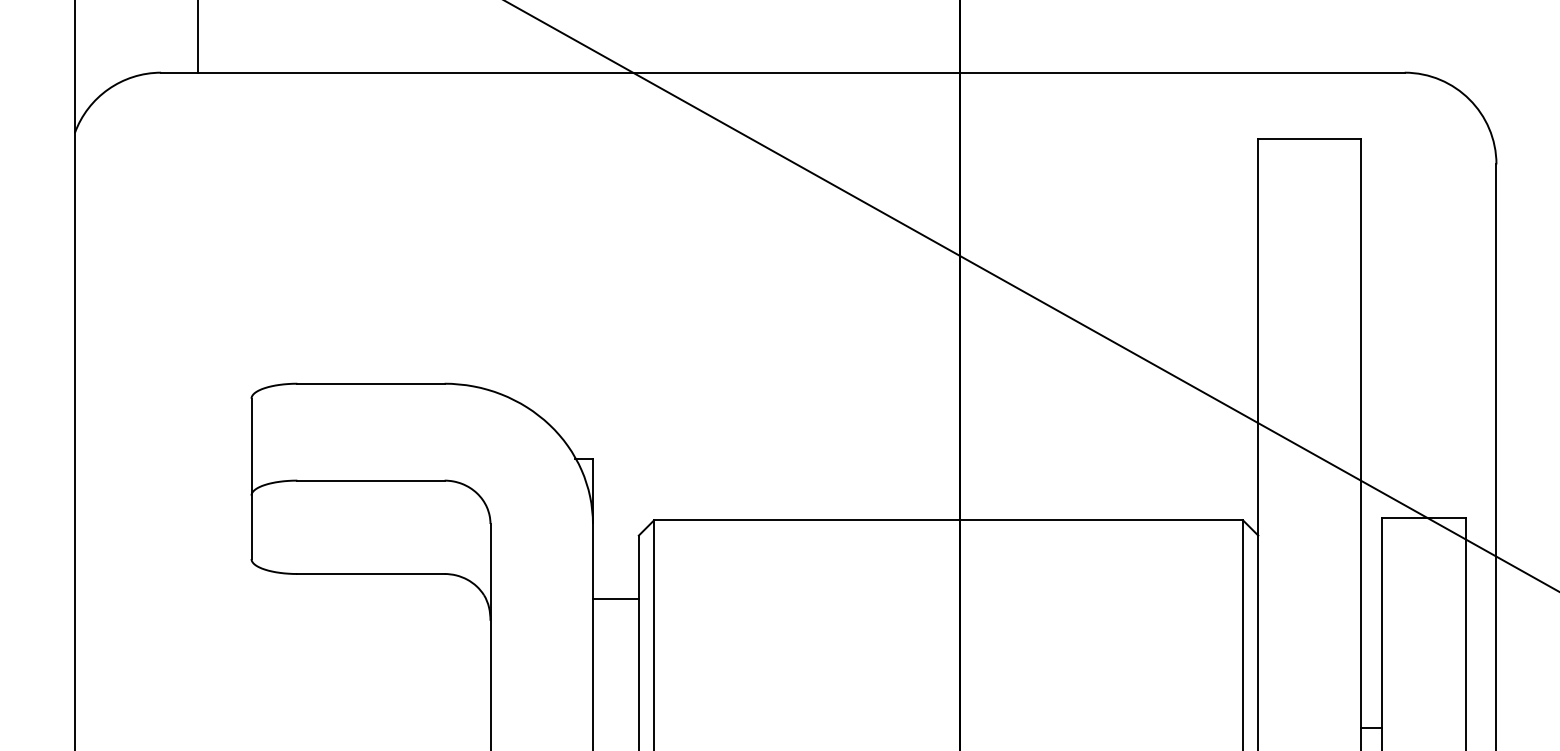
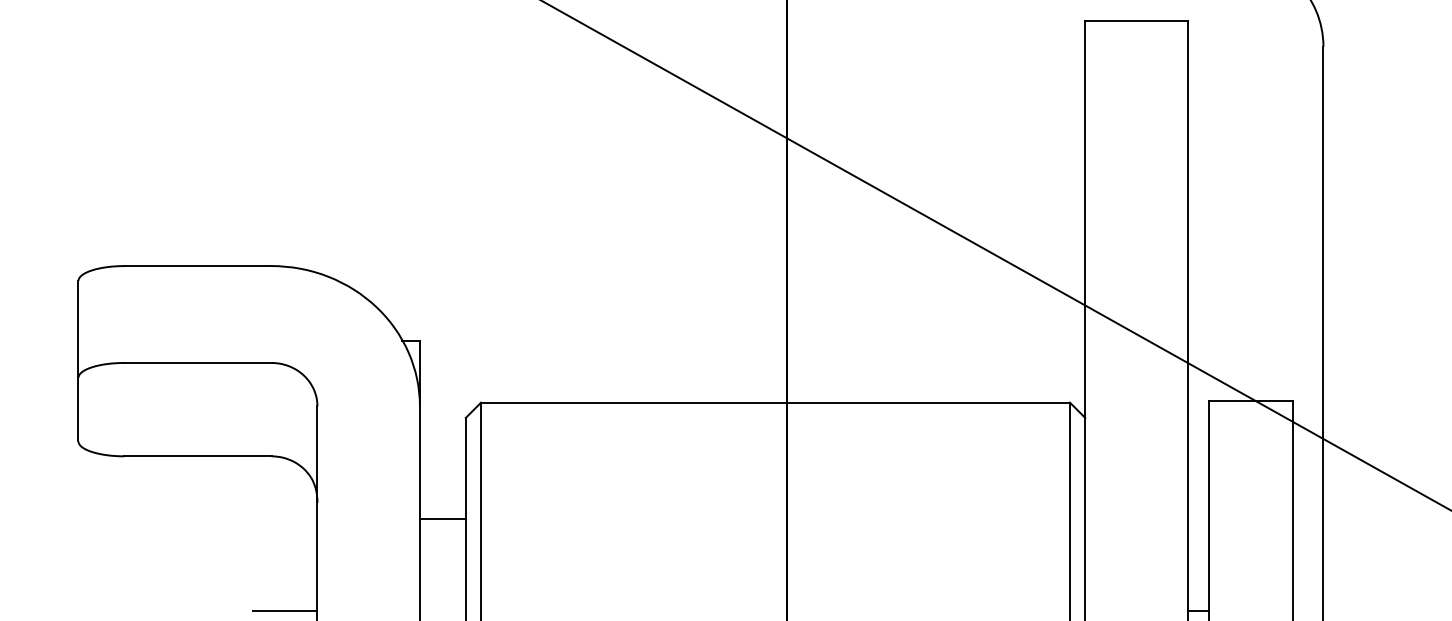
line: (615, 598) -> (442, 518), moved
line: (458, 728) -> (285, 610), added

